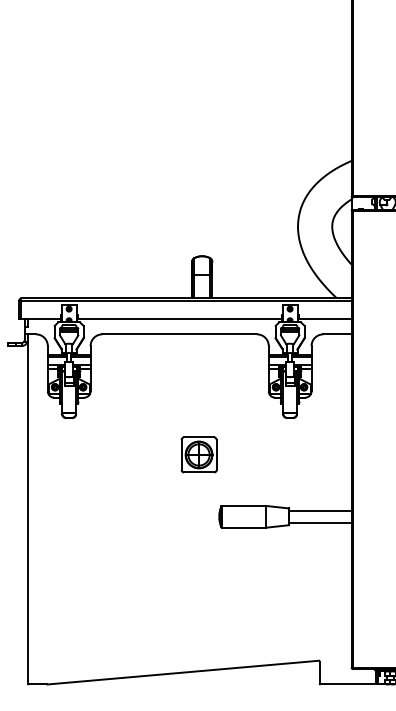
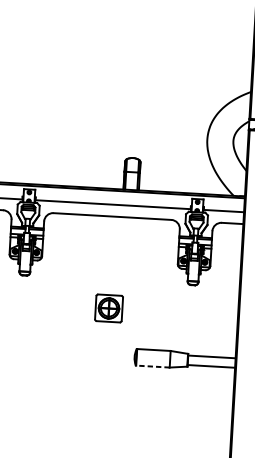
part: (198, 454) -> (108, 308), moved
line: (243, 527) -> (152, 366), solid -> dashed

